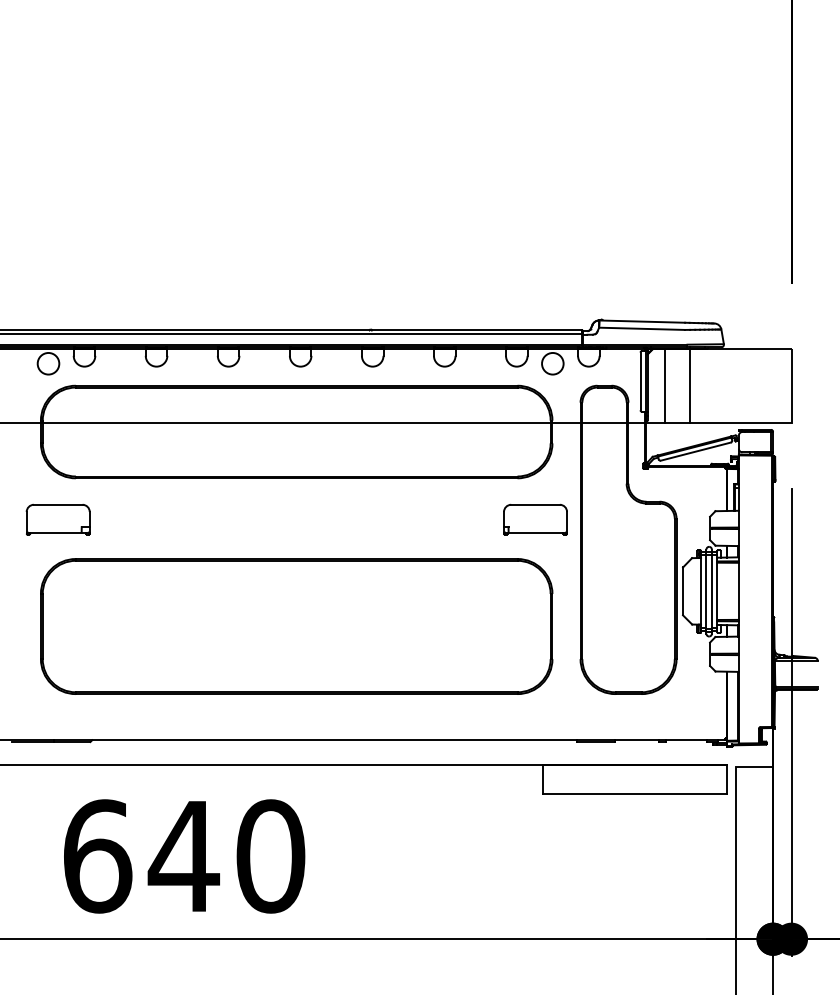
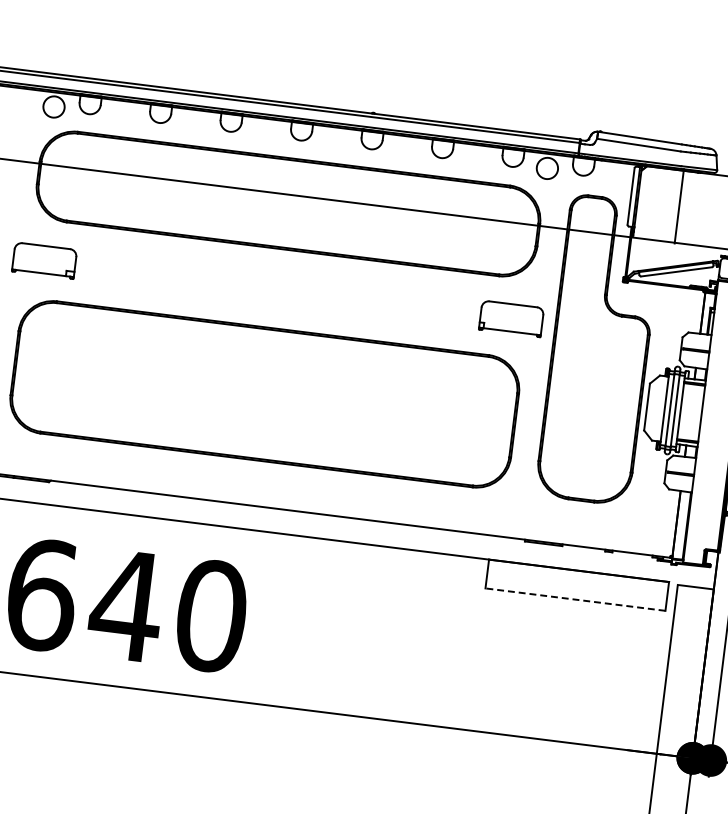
line: (664, 385) -> (654, 203), removed
line: (635, 794) -> (575, 599), solid -> dashed

